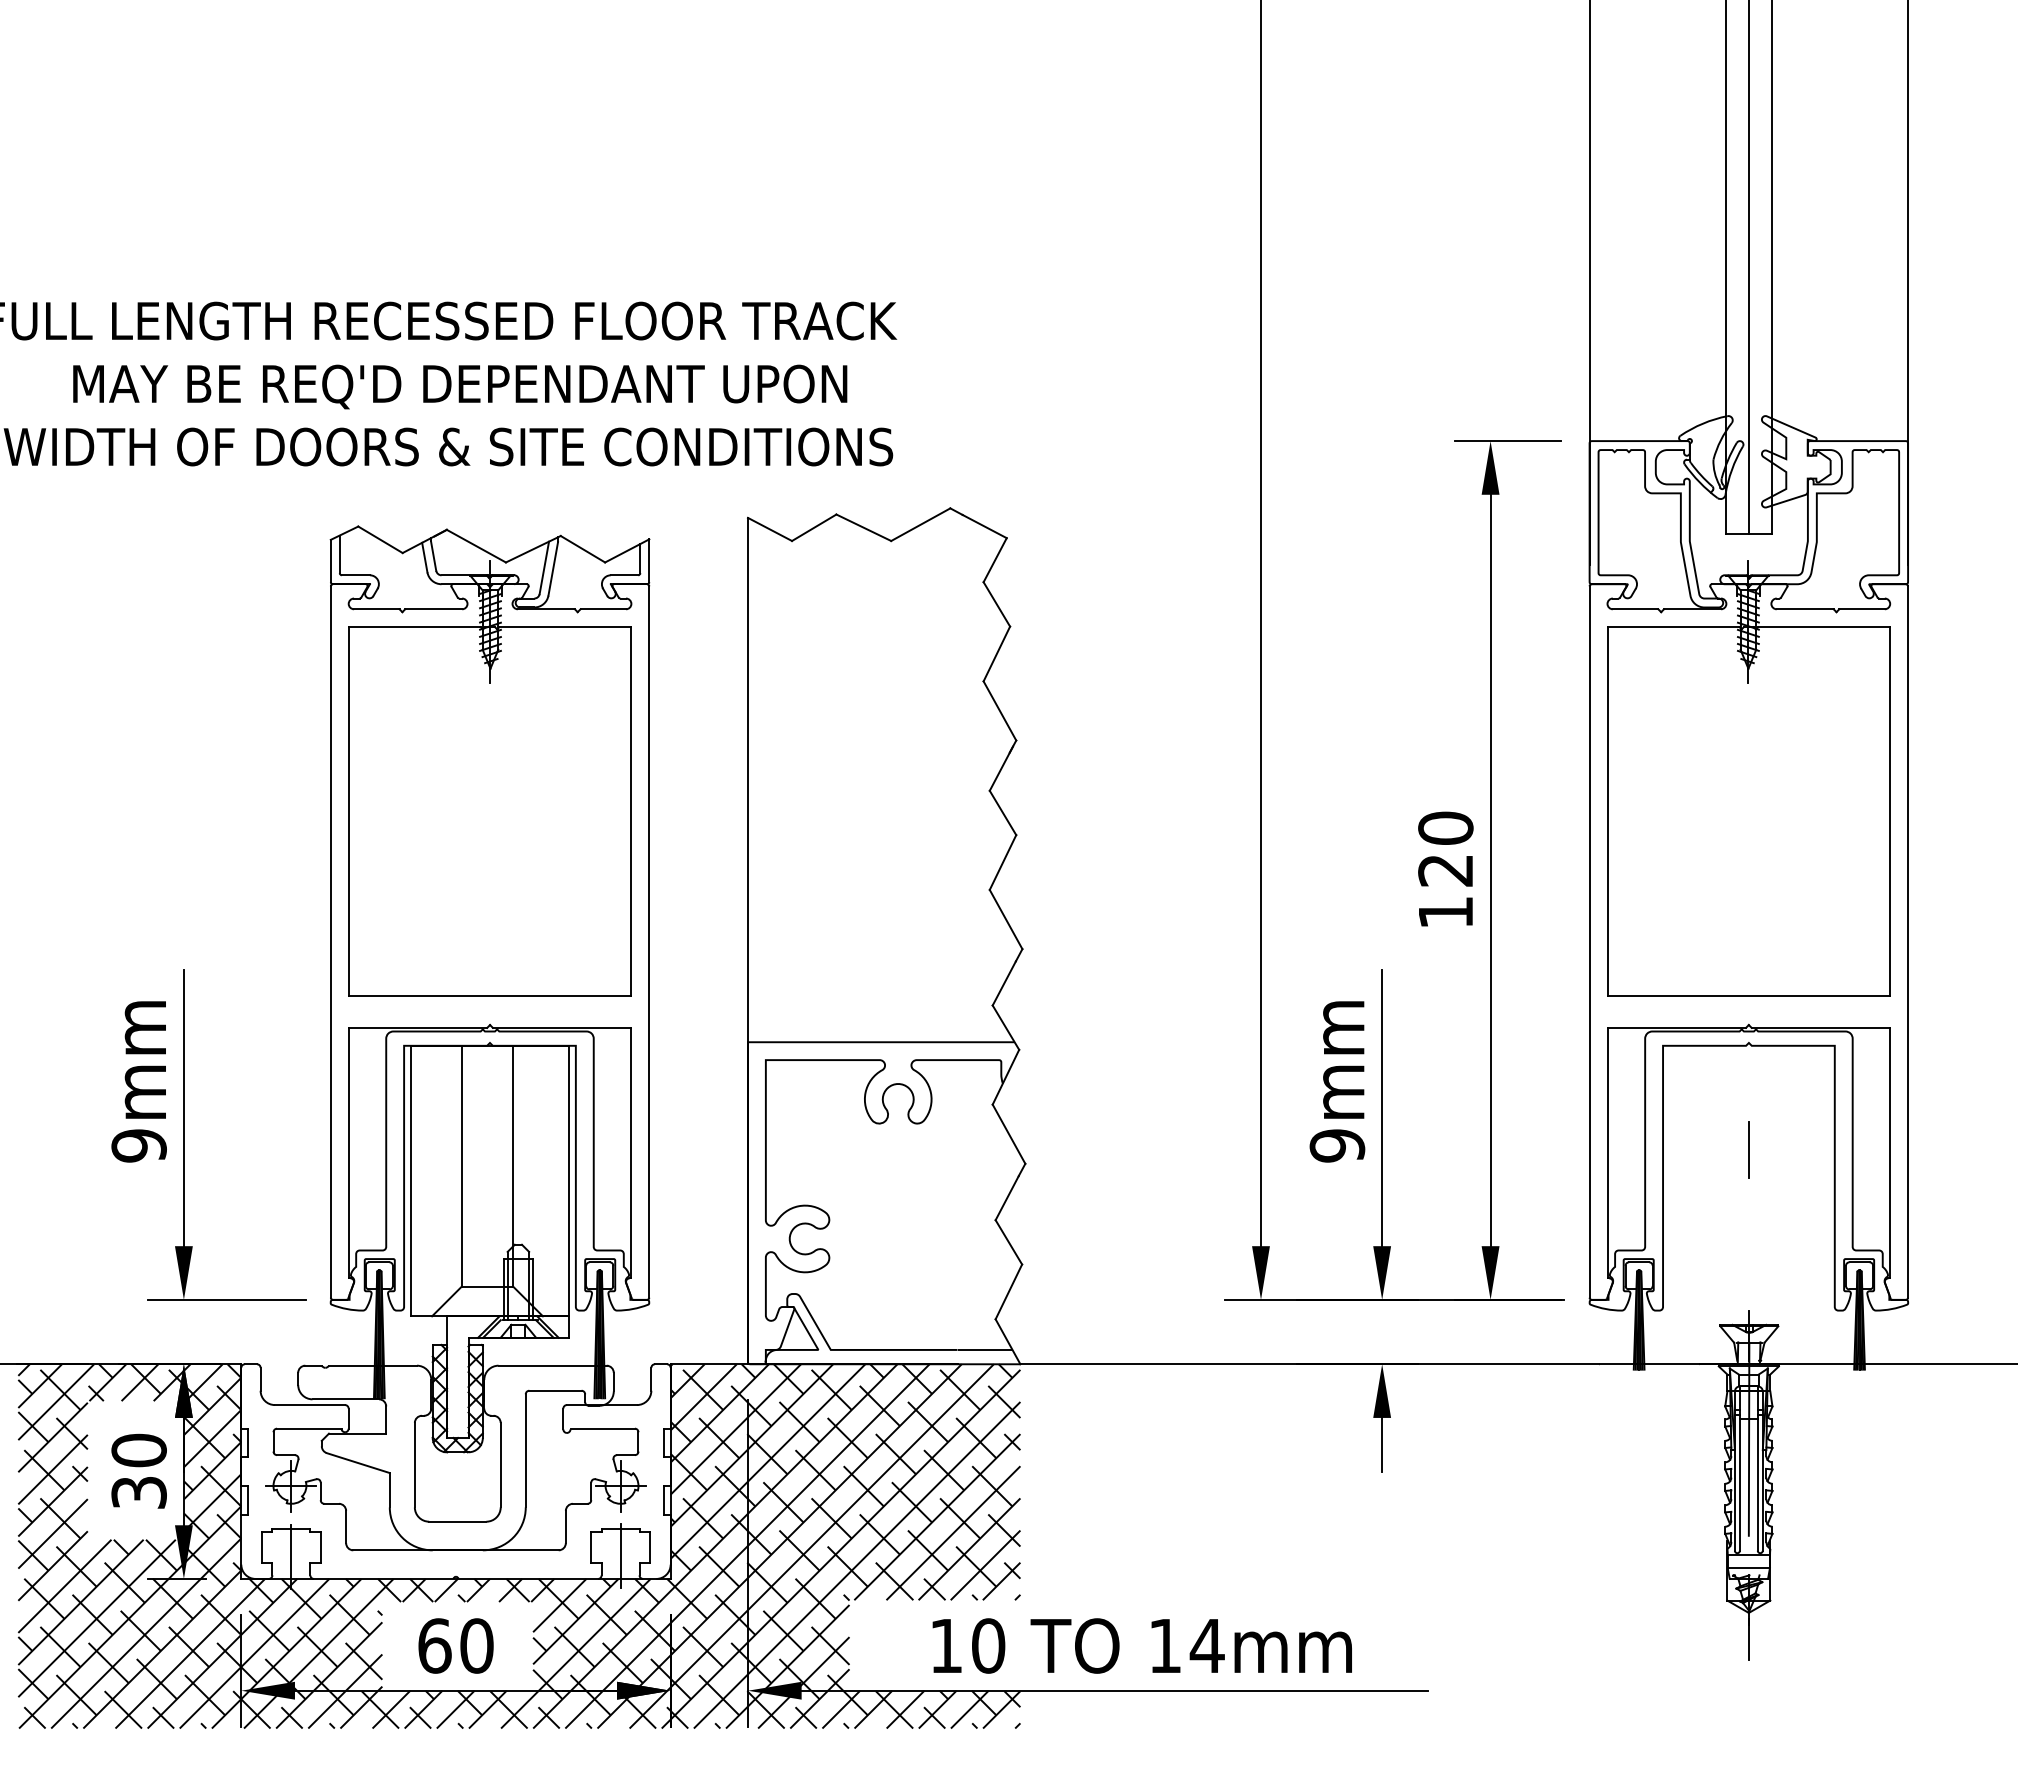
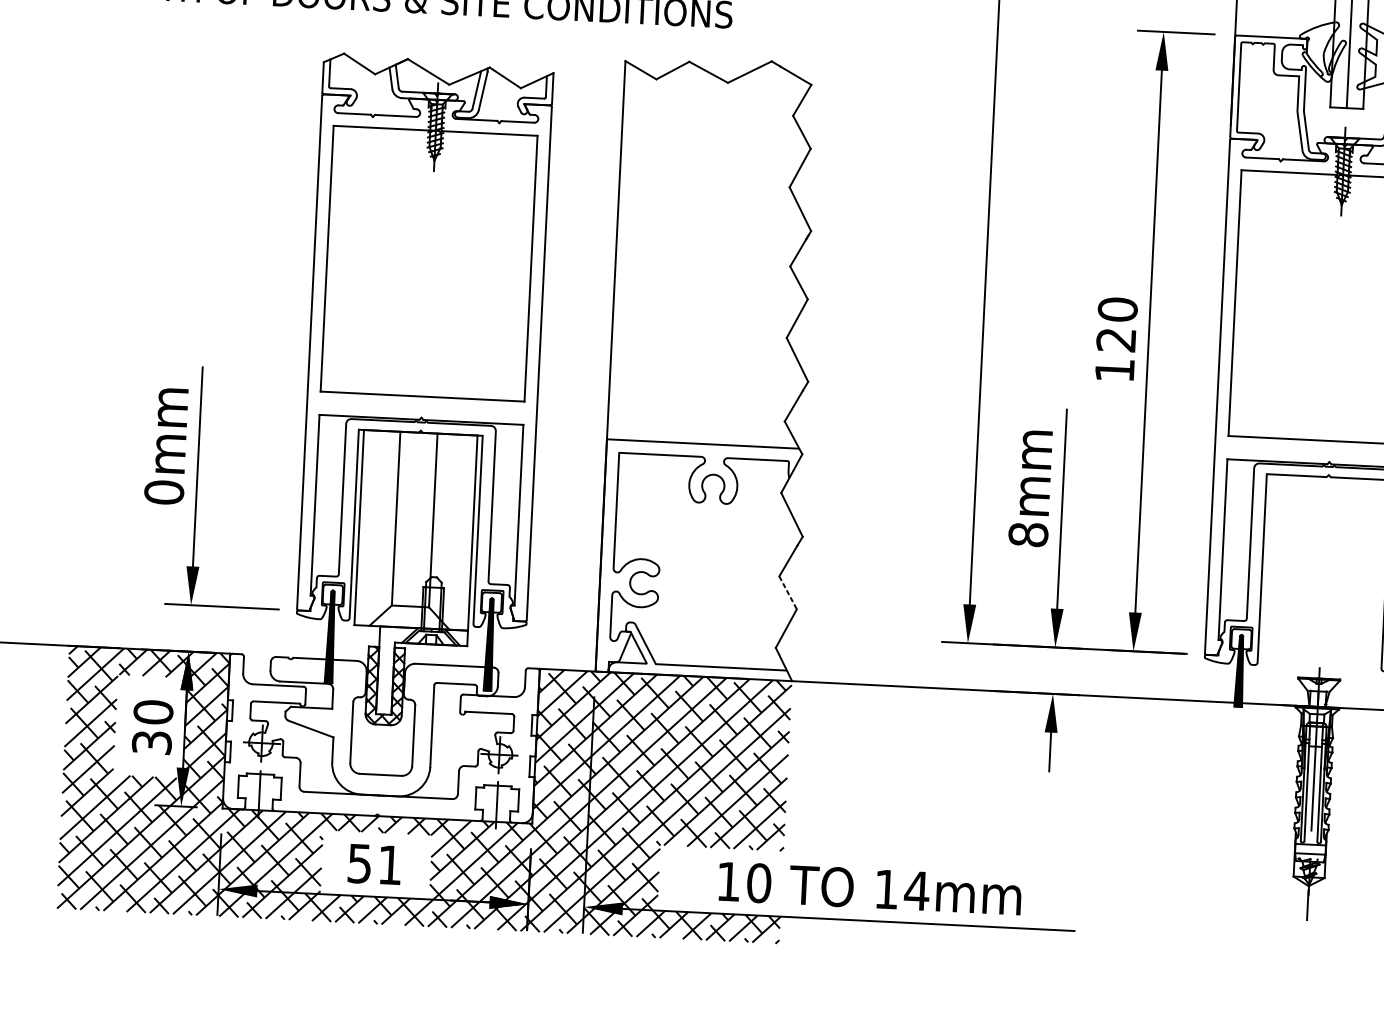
text: (138, 1145) -> (163, 492), 9mm -> 0mm
text: (1337, 1145) -> (1028, 534), 9mm -> 8mm
line: (1749, 1150) -> (1325, 552), removed
line: (1008, 1242) -> (787, 592), solid -> dashed
text: (455, 1645) -> (374, 864), 60 -> 51

